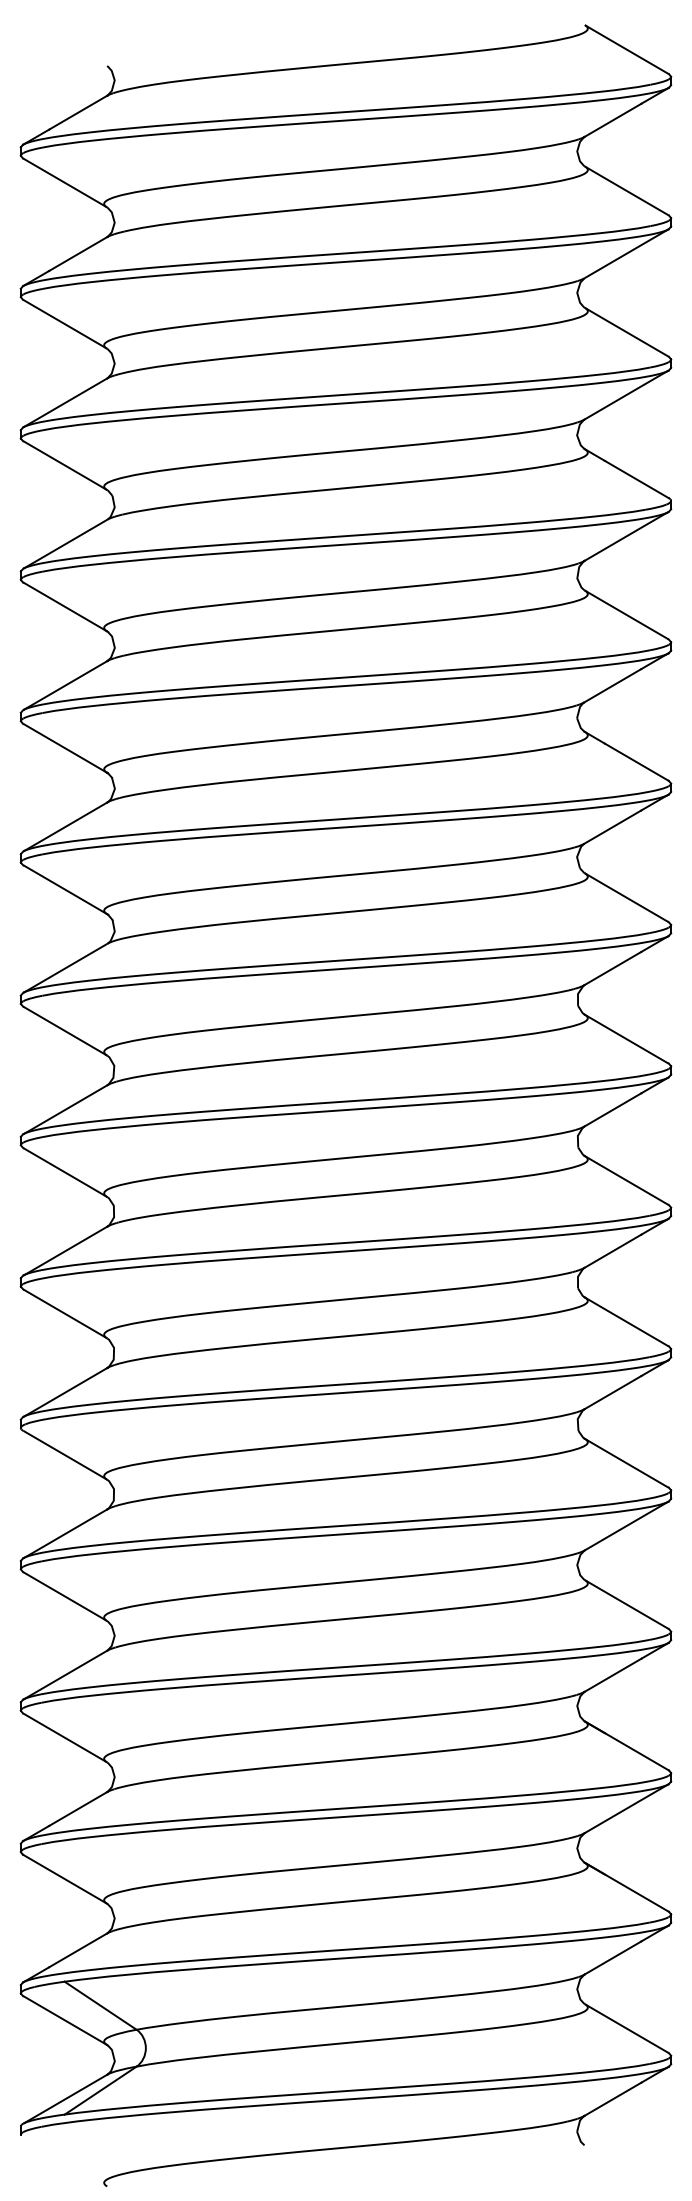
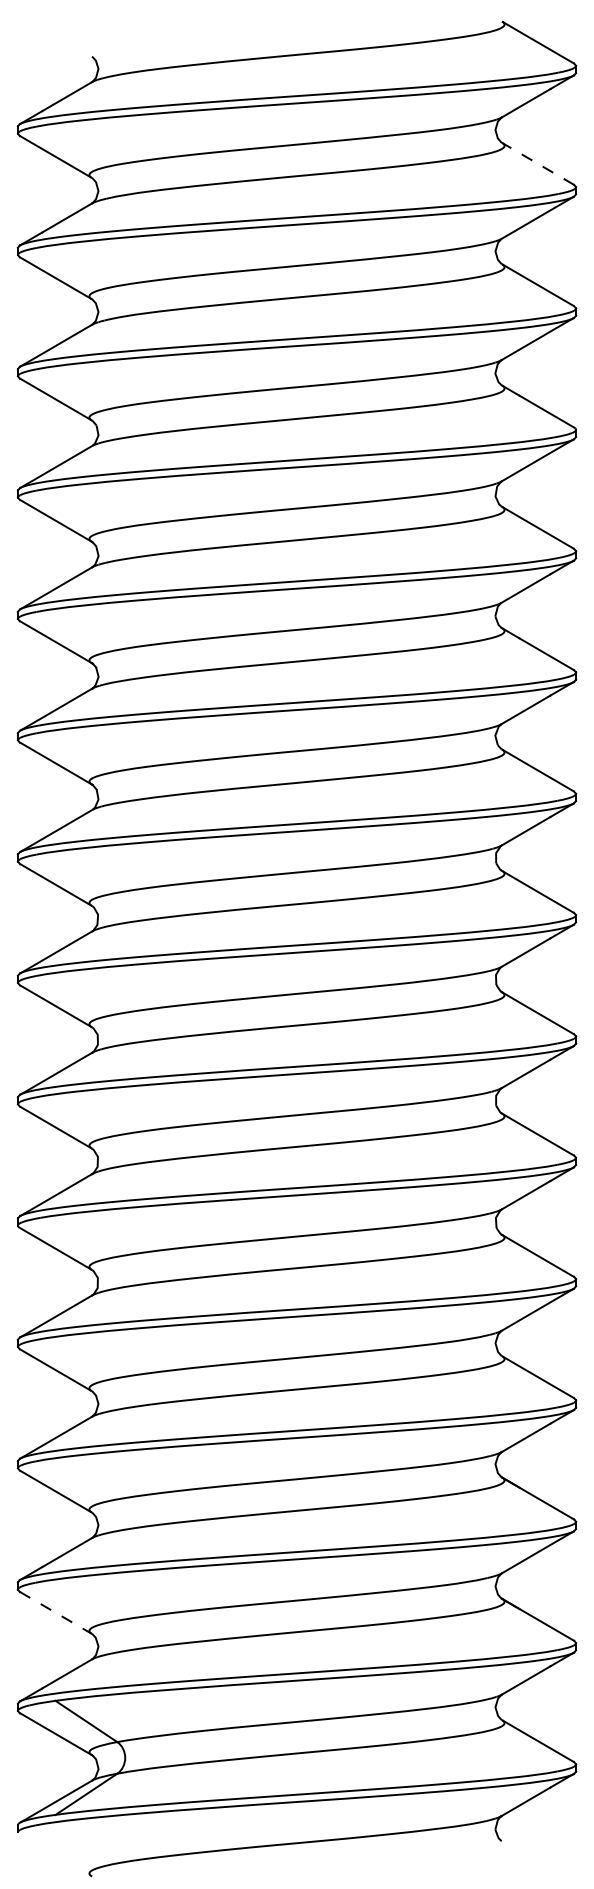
line: (626, 190) -> (537, 163), solid -> dashed
line: (64, 1878) -> (55, 1612), solid -> dashed

